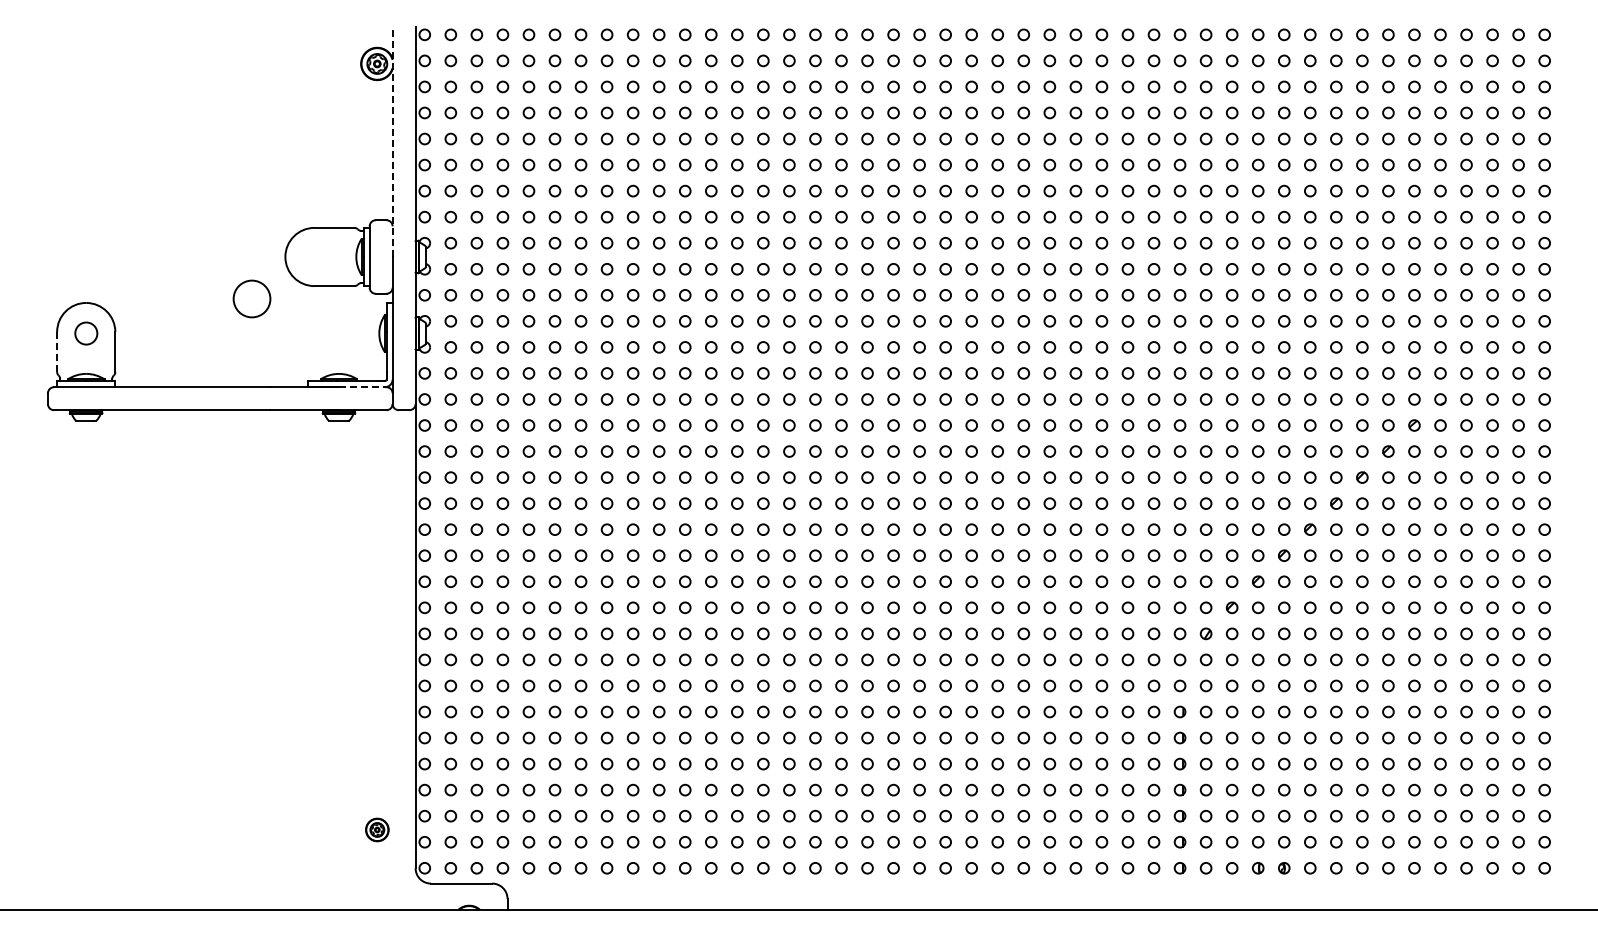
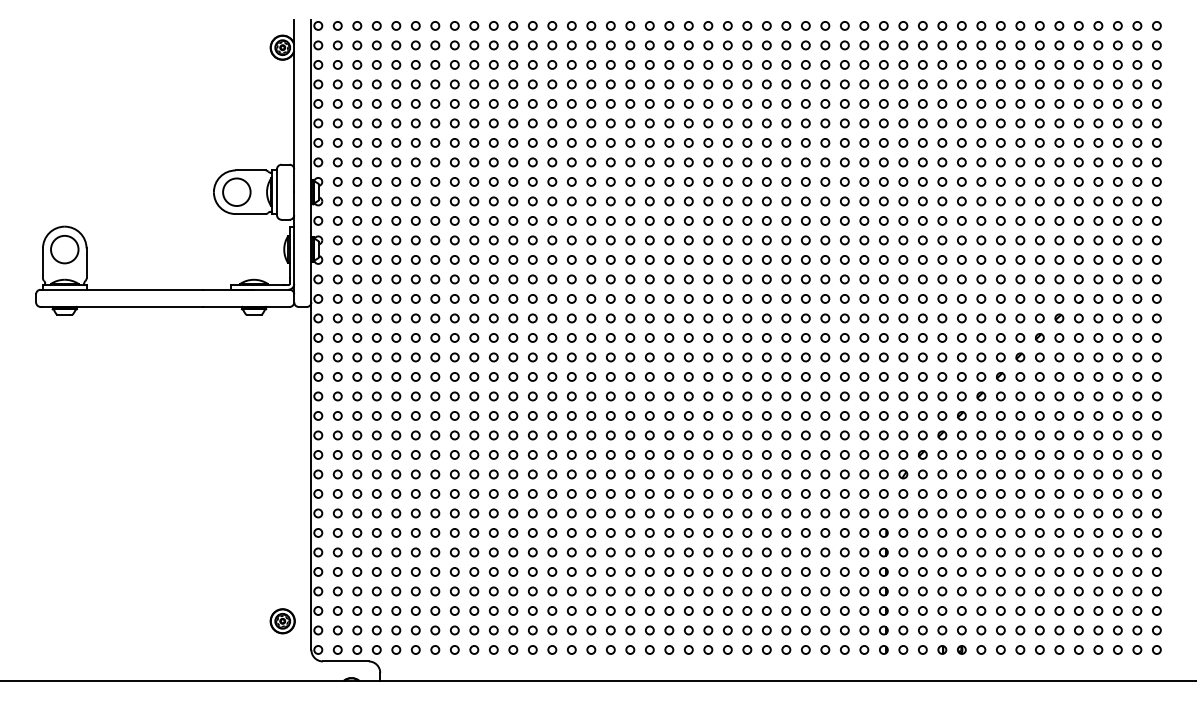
line: (392, 142) -> (294, 106), dashed -> solid
circle: (251, 298) -> (236, 191), moved
circle: (86, 333) -> (64, 249), size x1.67
line: (57, 352) -> (43, 263), dashed -> solid
line: (362, 387) -> (271, 289), dashed -> solid
part: (377, 829) -> (282, 620), size x1.43

